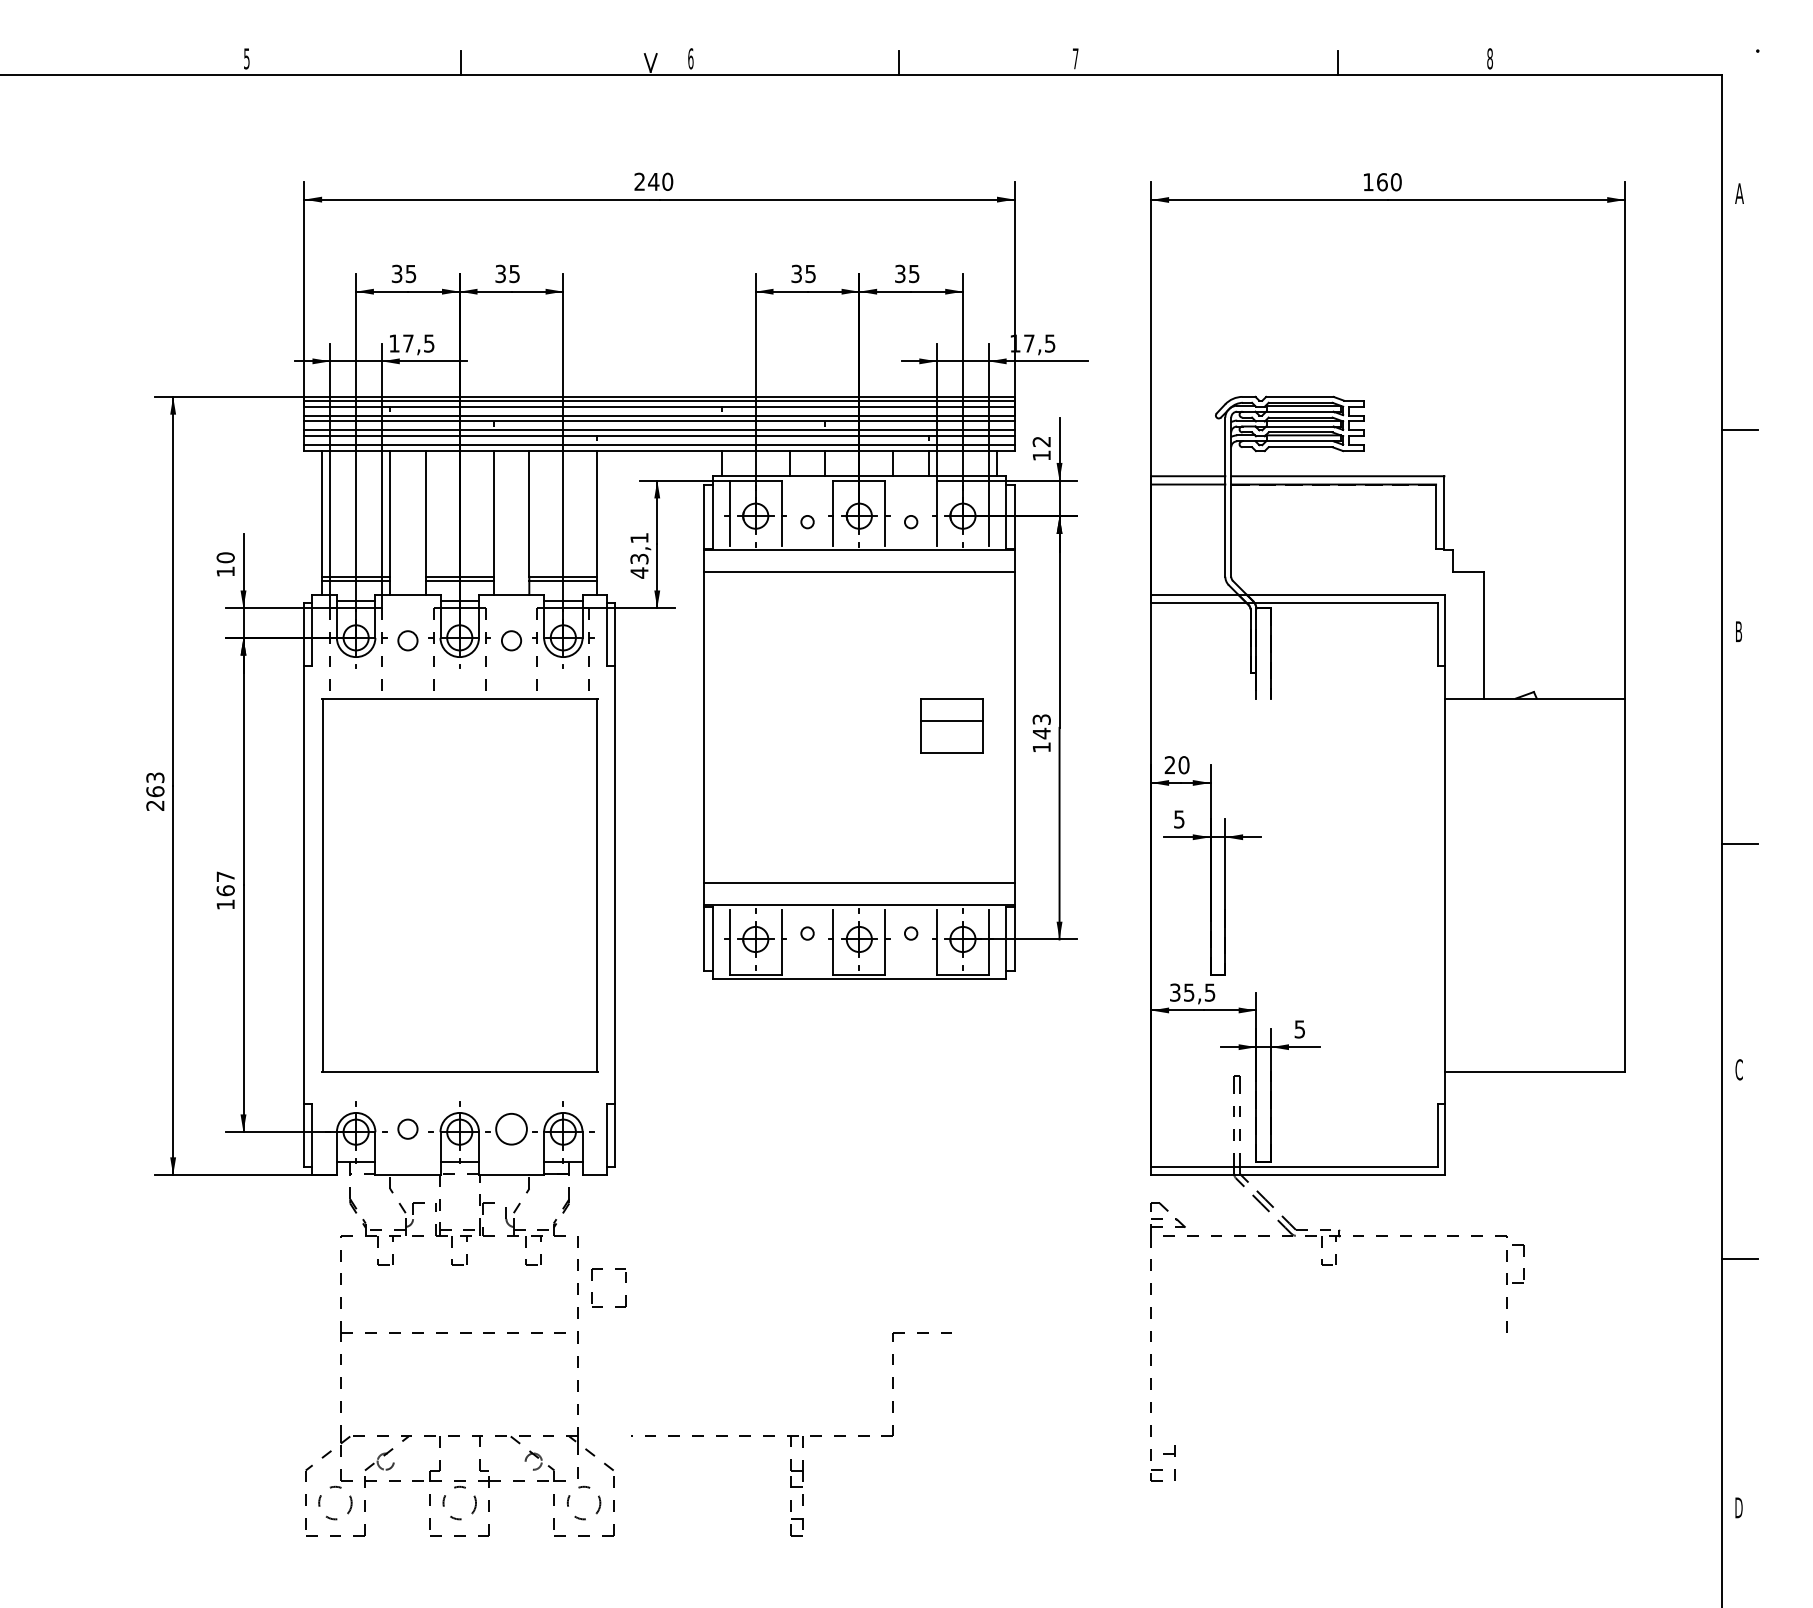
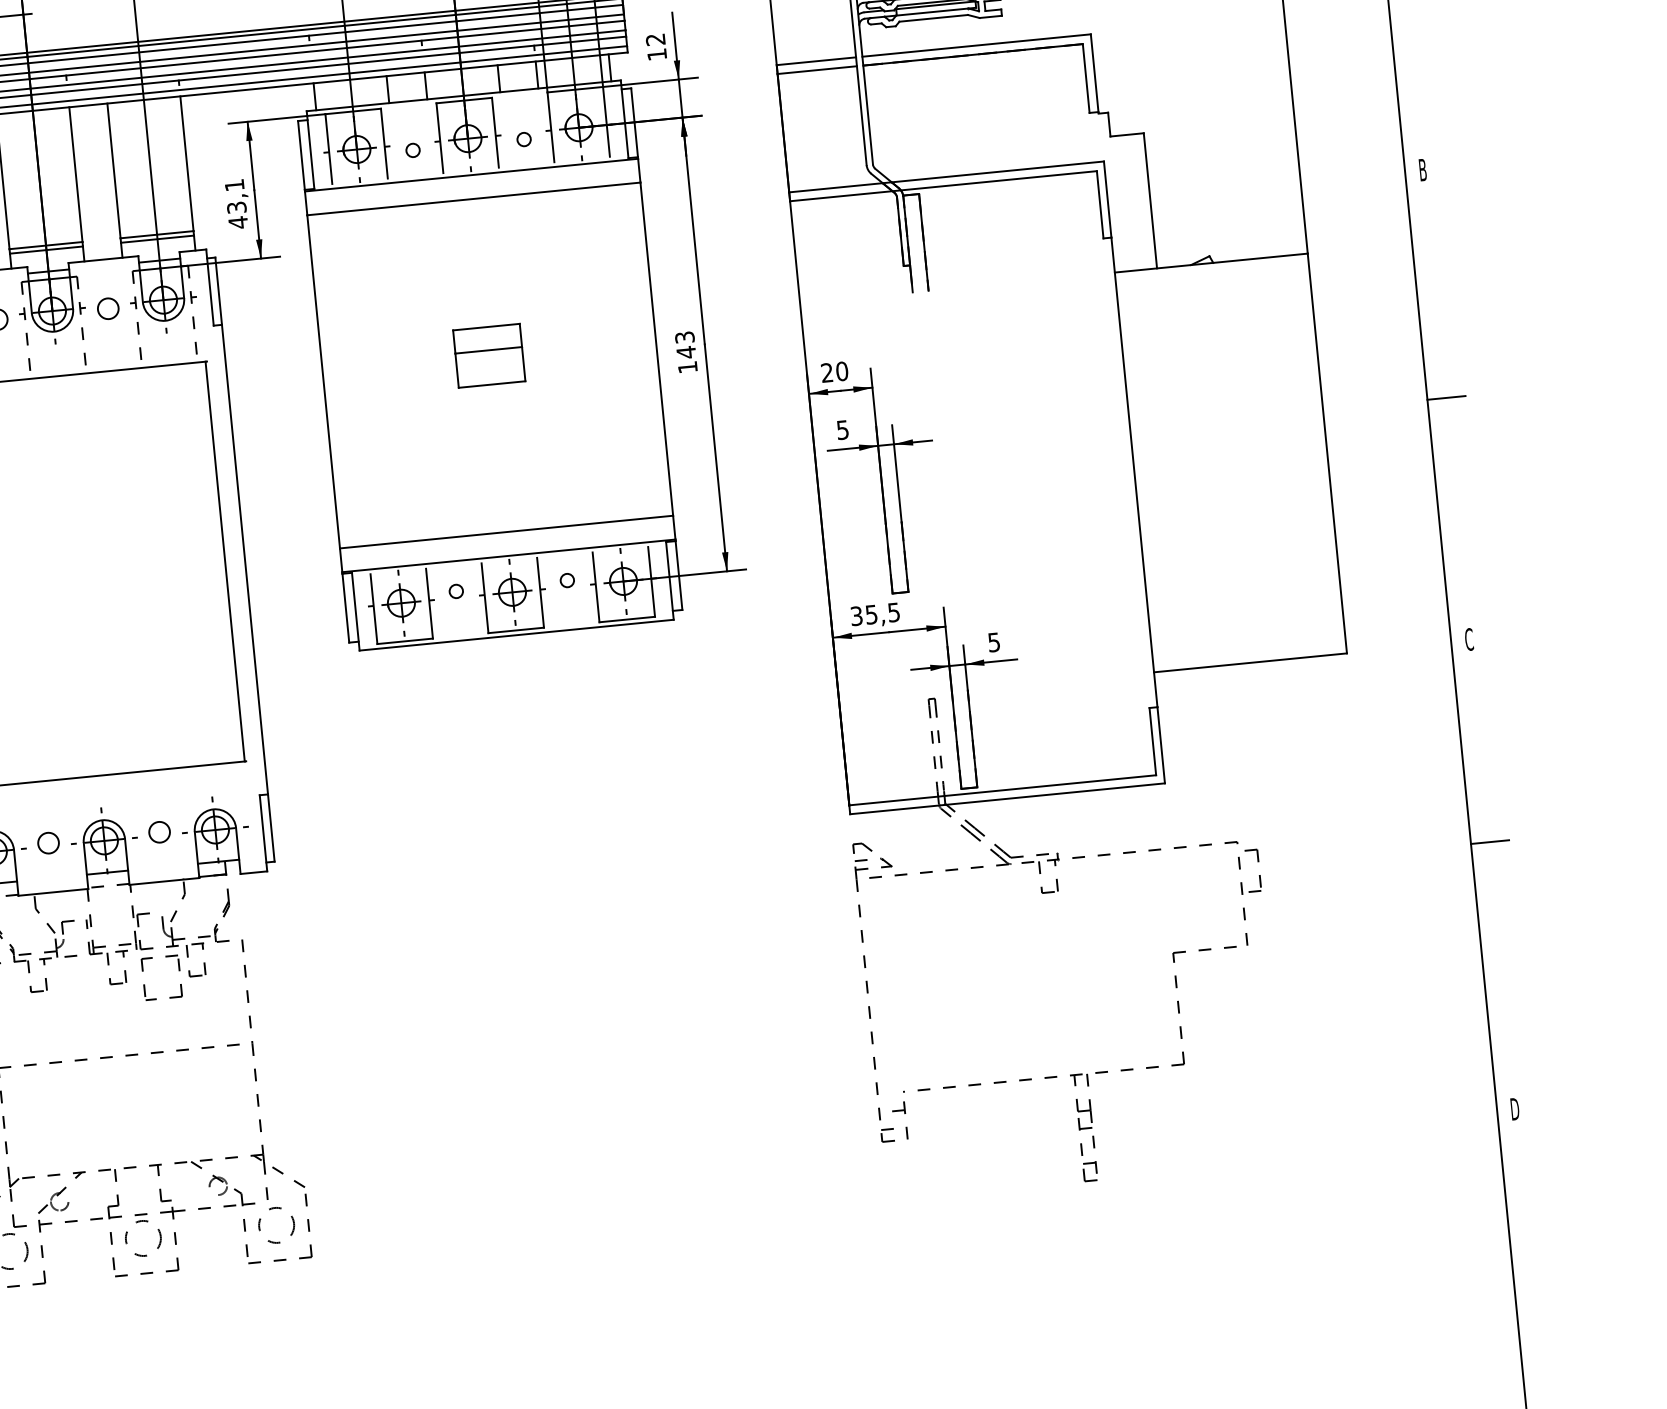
part: (951, 725) -> (488, 355), moved
circle: (511, 1128) -> (159, 831), size x0.62
part: (592, 1292) -> (144, 984), moved
part: (791, 1434) -> (1074, 1072), moved

